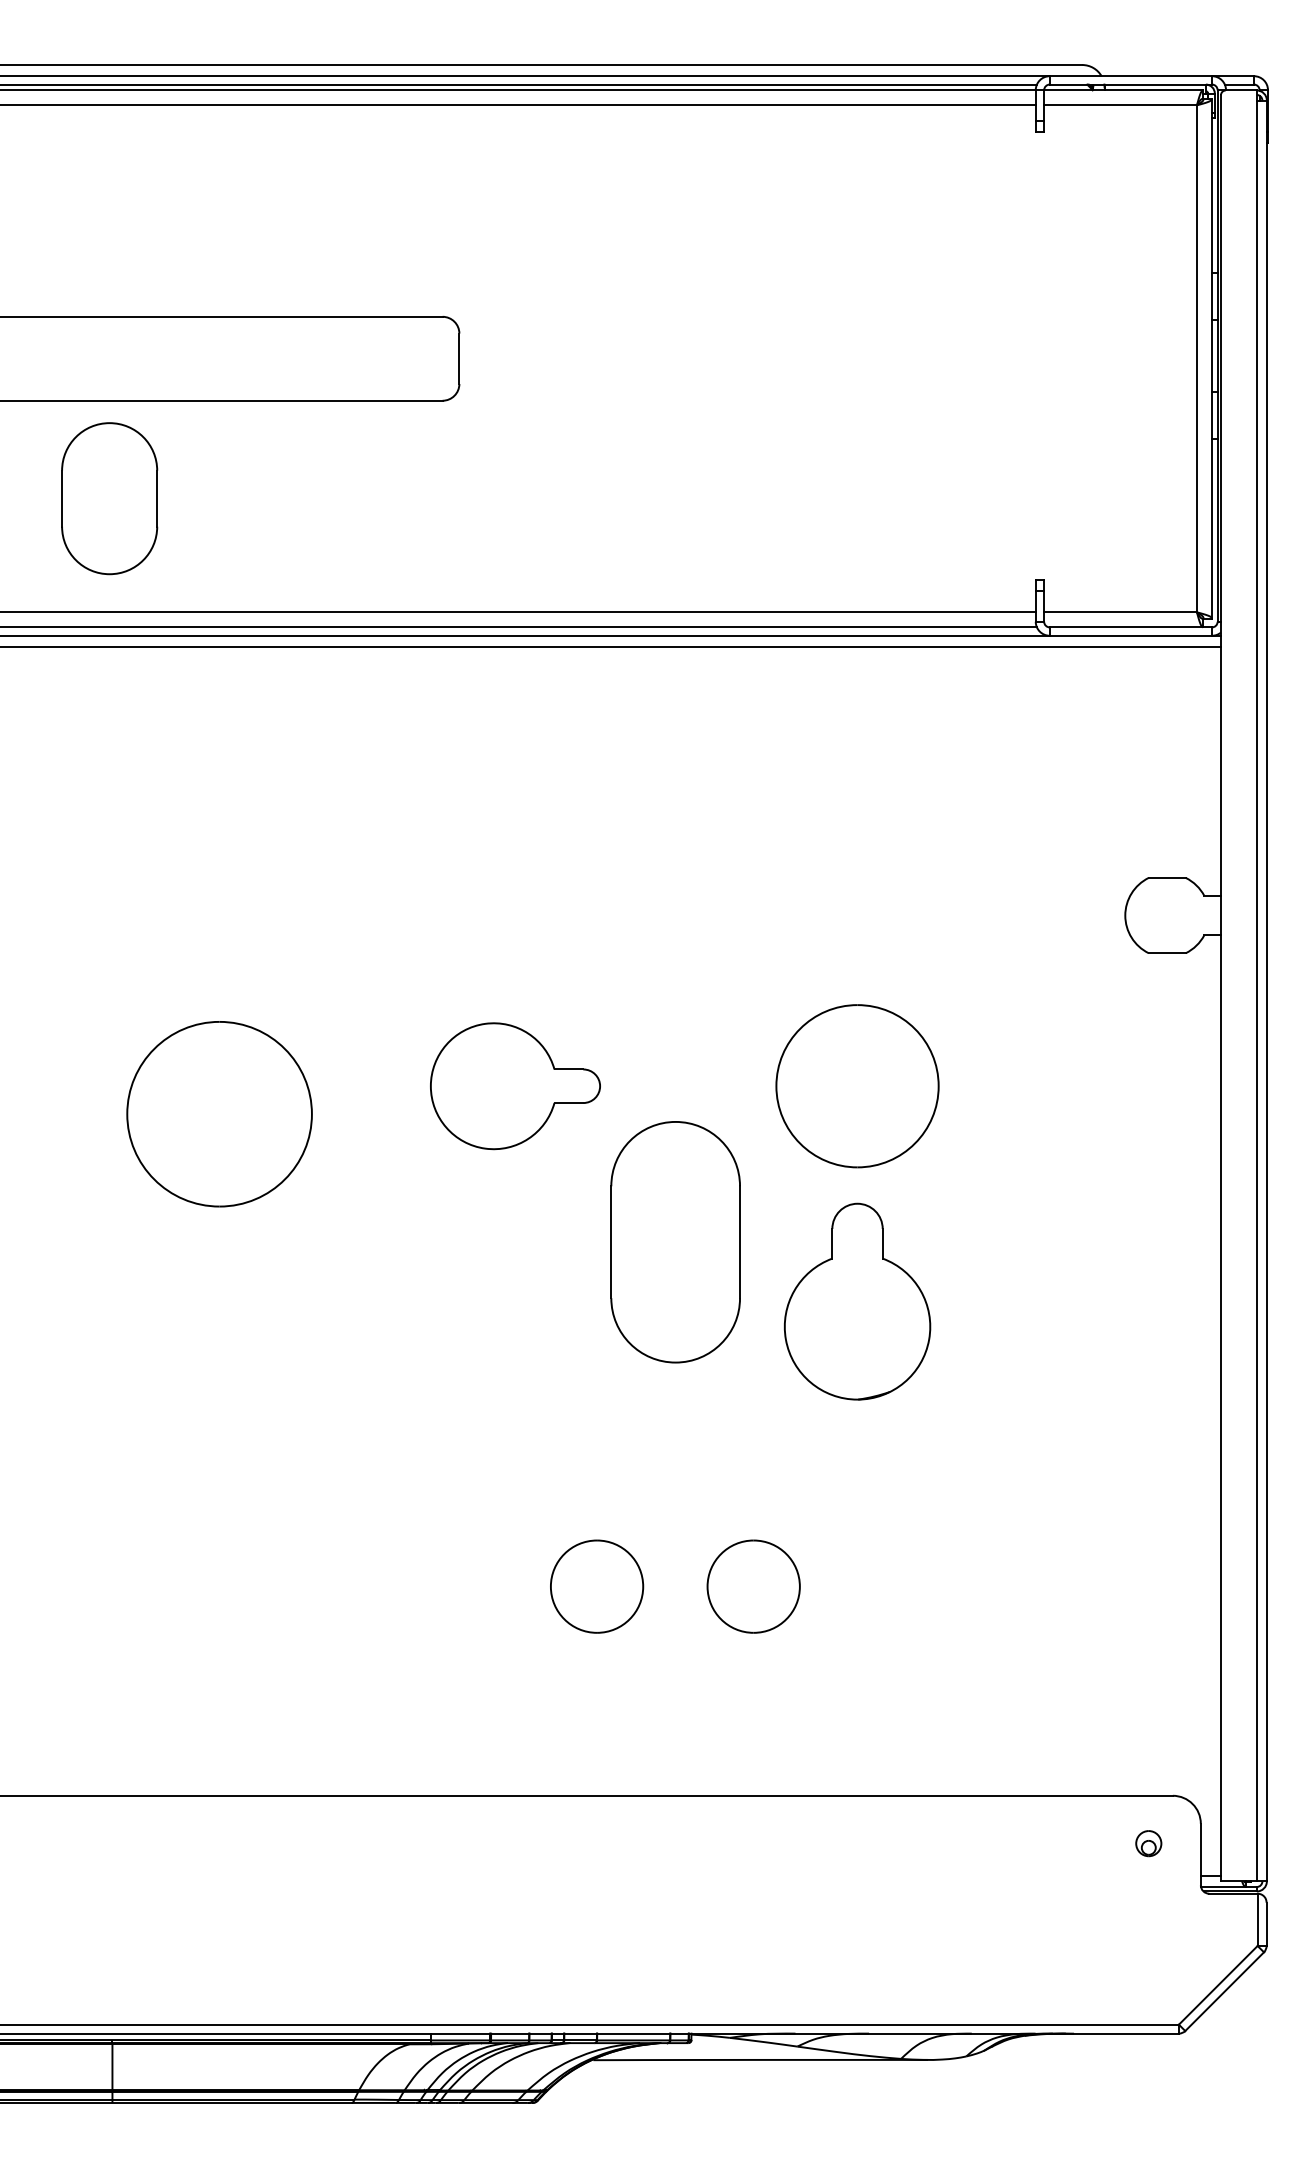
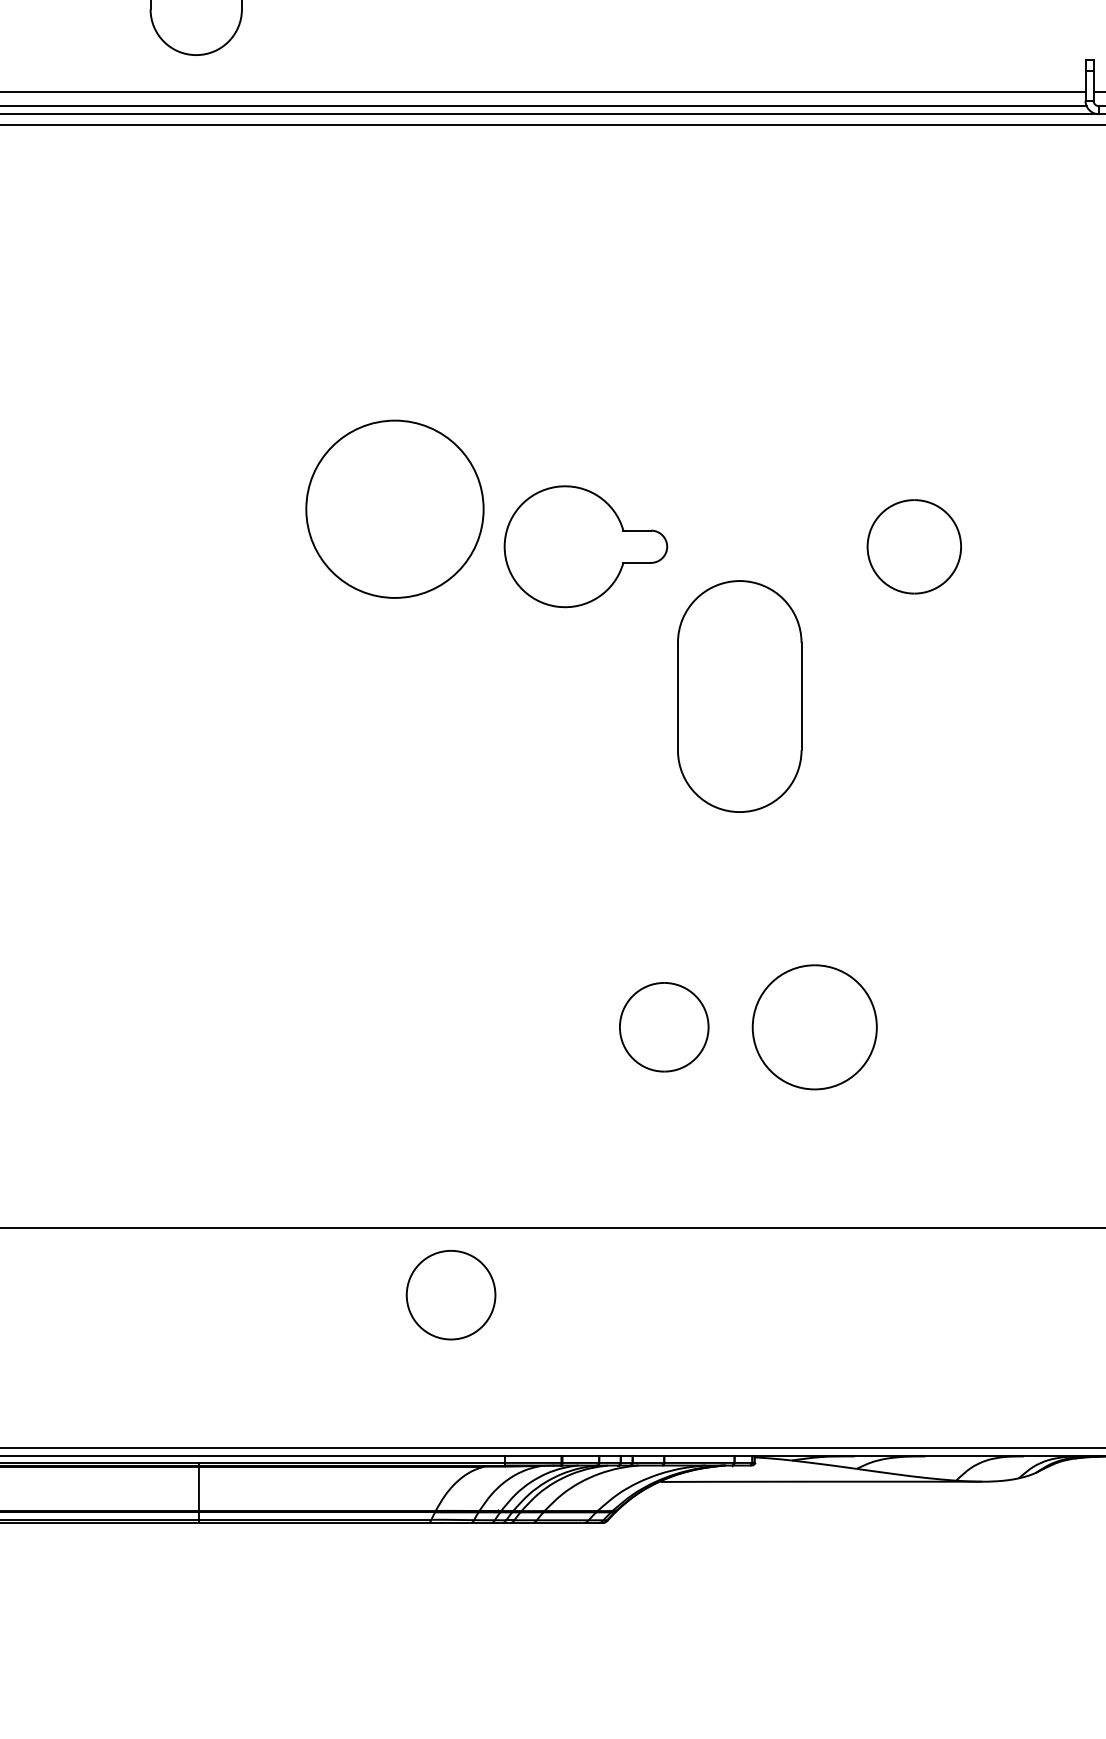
part: (857, 1086) -> (914, 547), size x0.6
part: (219, 1114) -> (394, 509), moved
part: (857, 1301) -> (914, 753), removed
part: (753, 1586) -> (814, 1027), size x1.4
part: (375, 1865) -> (451, 1295), added

